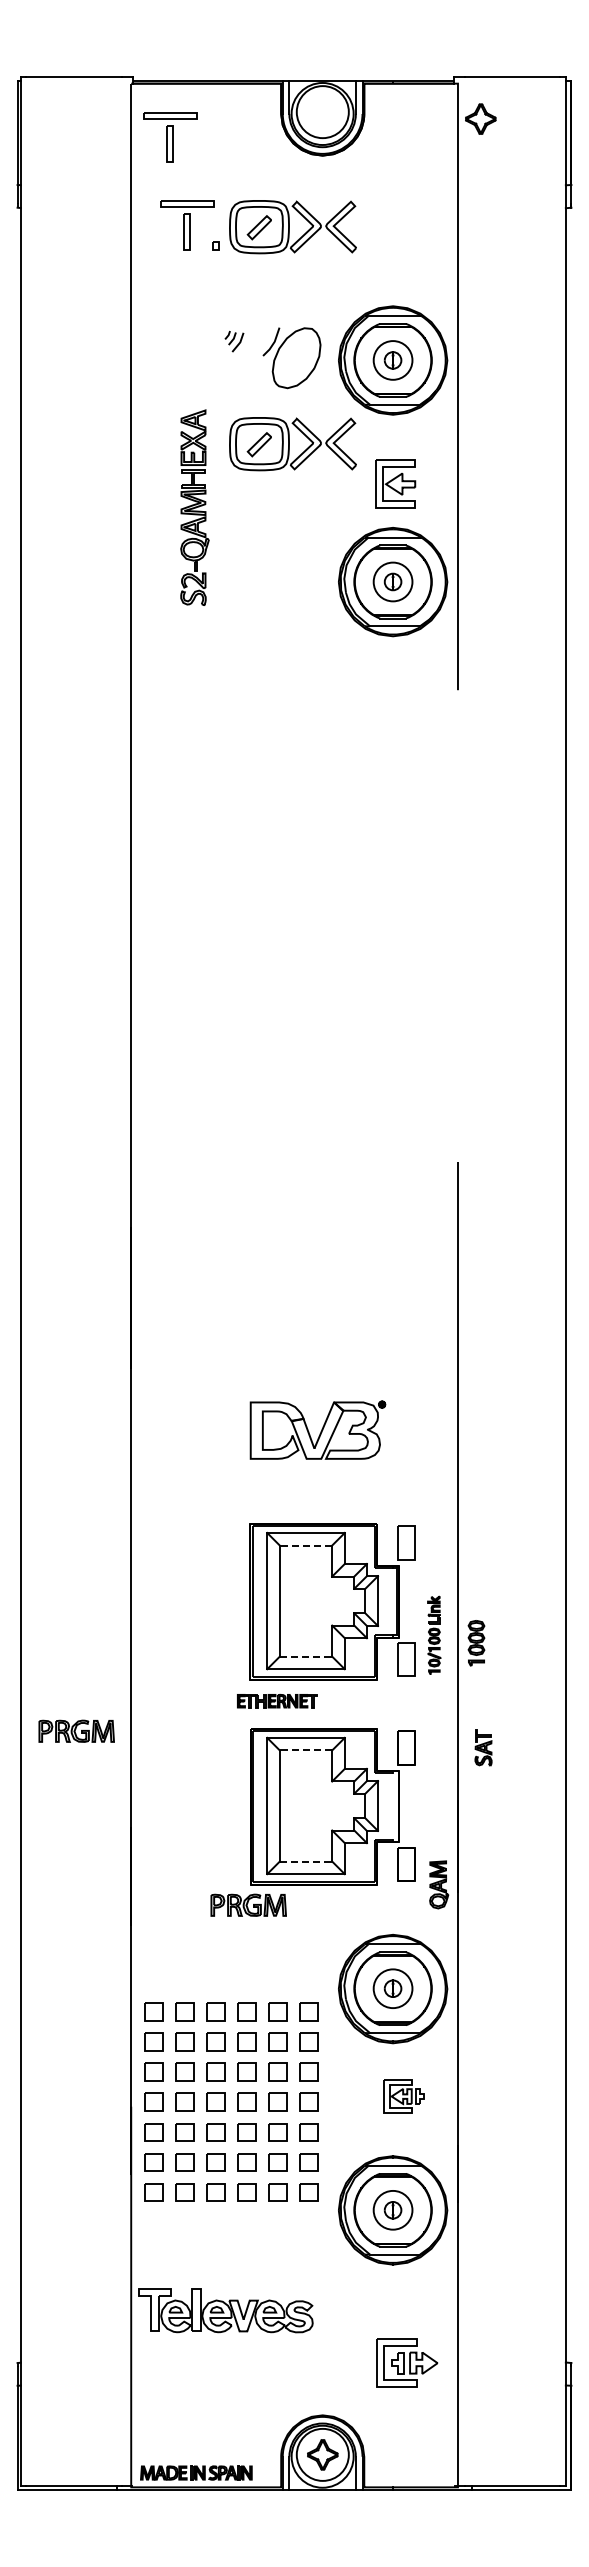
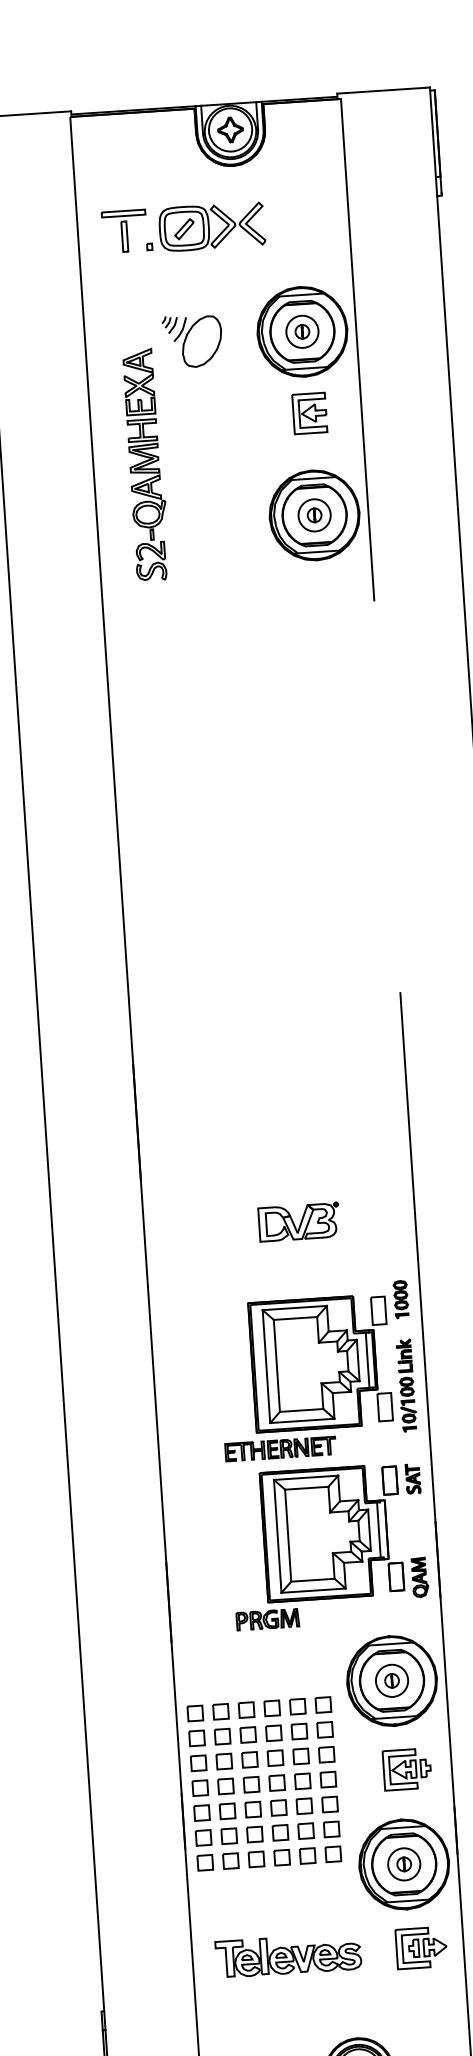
part: (480, 118) -> (230, 129), moved
part: (170, 137) -> (105, 159), removed
part: (291, 358) -> (197, 342), moved
part: (292, 444) -> (223, 407), removed
part: (395, 483) -> (309, 412), moved
part: (194, 507) -> (146, 464), size x1.43
part: (317, 1429) -> (298, 1221), size x0.71
line: (305, 1545) -> (295, 1318), dashed -> solid
line: (389, 1601) -> (367, 1360), added
part: (433, 1635) -> (406, 1385), size x1.43
part: (476, 1643) -> (401, 1299), moved
line: (306, 1656) -> (302, 1410), dashed -> solid
part: (277, 1700) -> (280, 1448), size x1.67
part: (76, 1730) -> (115, 1484), removed
part: (483, 1747) -> (413, 1478), moved
line: (305, 1750) -> (306, 1488), dashed -> solid
line: (389, 1806) -> (379, 1530), added
line: (306, 1861) -> (313, 1580), dashed -> solid
part: (439, 1884) -> (420, 1577), moved
part: (403, 2096) -> (406, 1769), size x1.43
part: (225, 2310) -> (288, 1955), moved
part: (407, 2362) -> (421, 1947), moved

